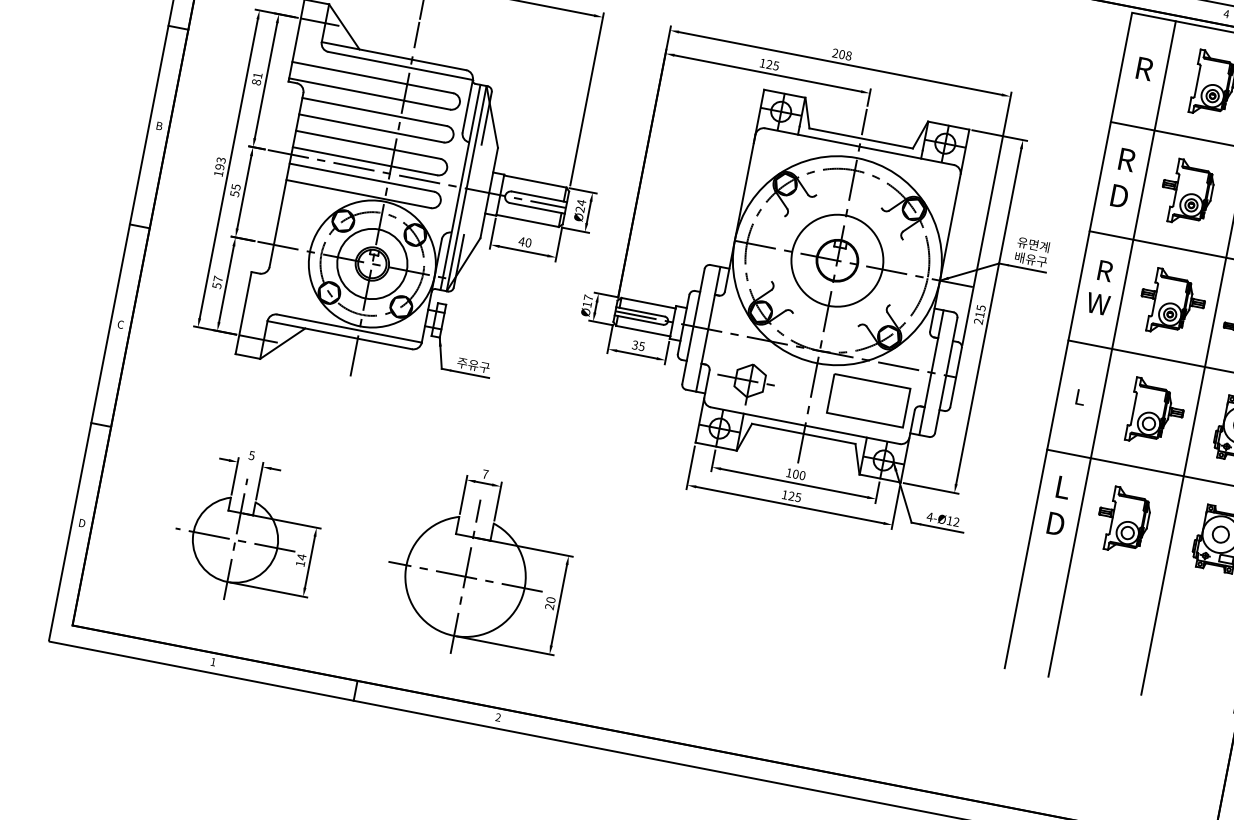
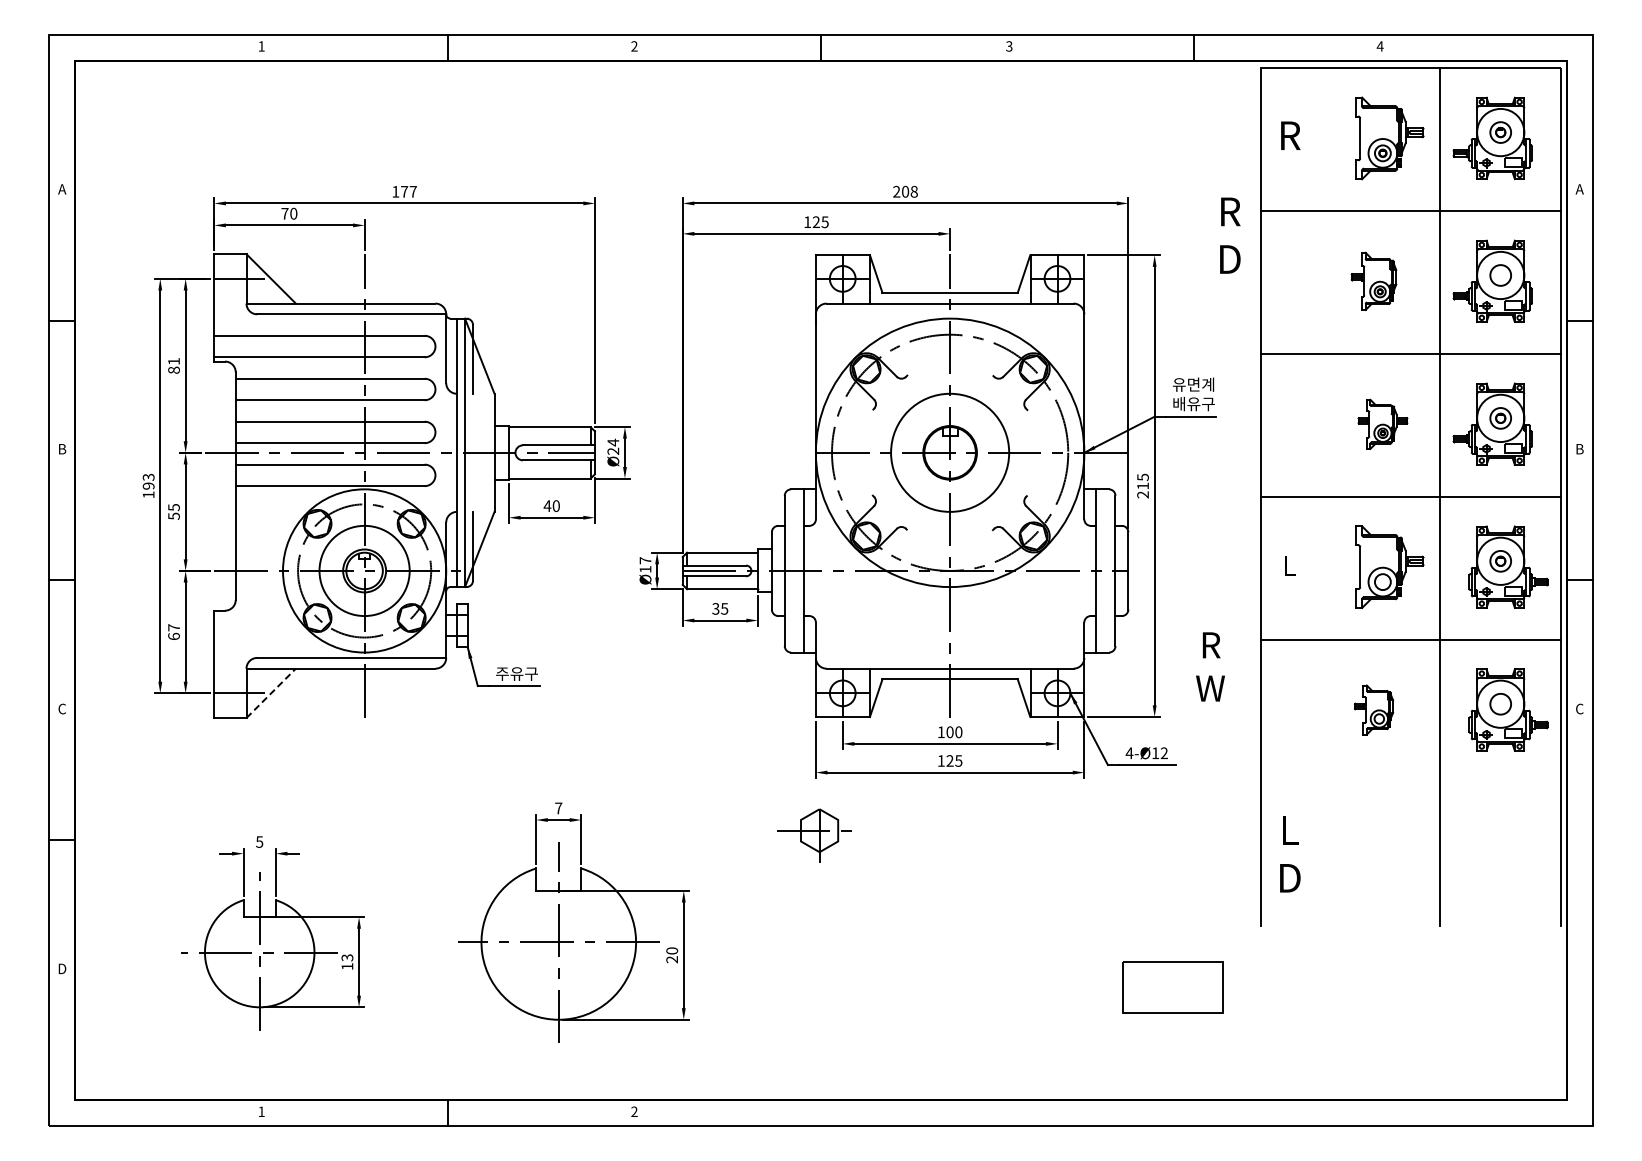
text: (1123, 178) -> (1230, 235), moved
part: (1186, 192) -> (1373, 281), size x0.7
text: (216, 285) -> (173, 636), 57 -> 67
text: (1101, 287) -> (1210, 666), moved
part: (1172, 303) -> (1382, 424), size x0.6
line: (282, 343) -> (271, 693), solid -> dashed
line: (1112, 348) -> (1318, 496), removed
part: (745, 383) -> (814, 835), moved
part: (868, 400) -> (1172, 987), moved
text: (1059, 505) -> (1290, 854), moved
part: (1122, 519) -> (1373, 709), size x0.6
text: (301, 556) -> (347, 957), 14 -> 13

